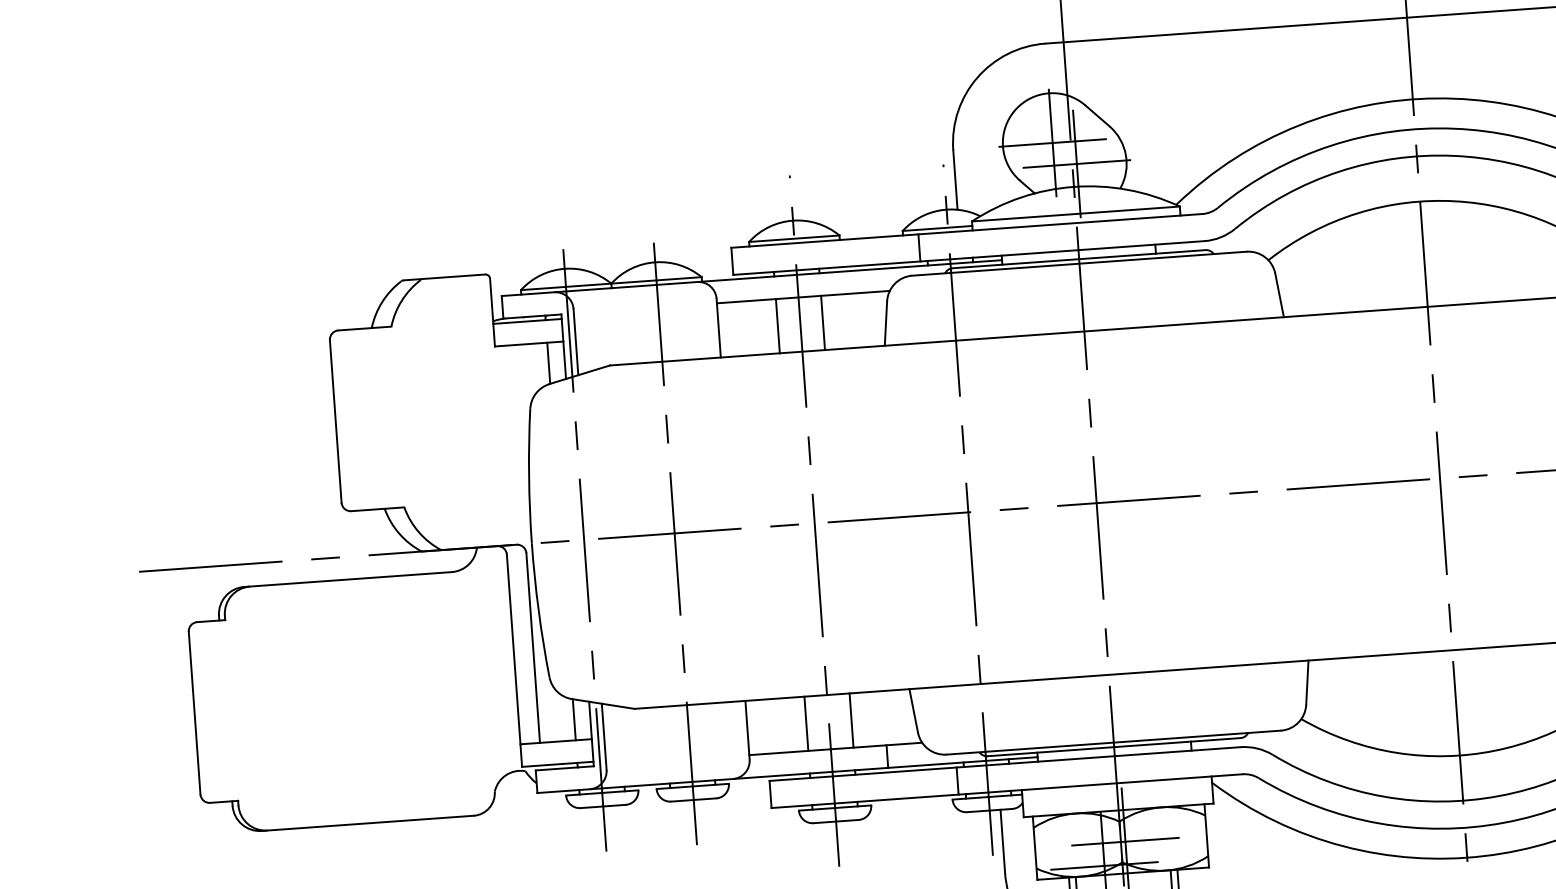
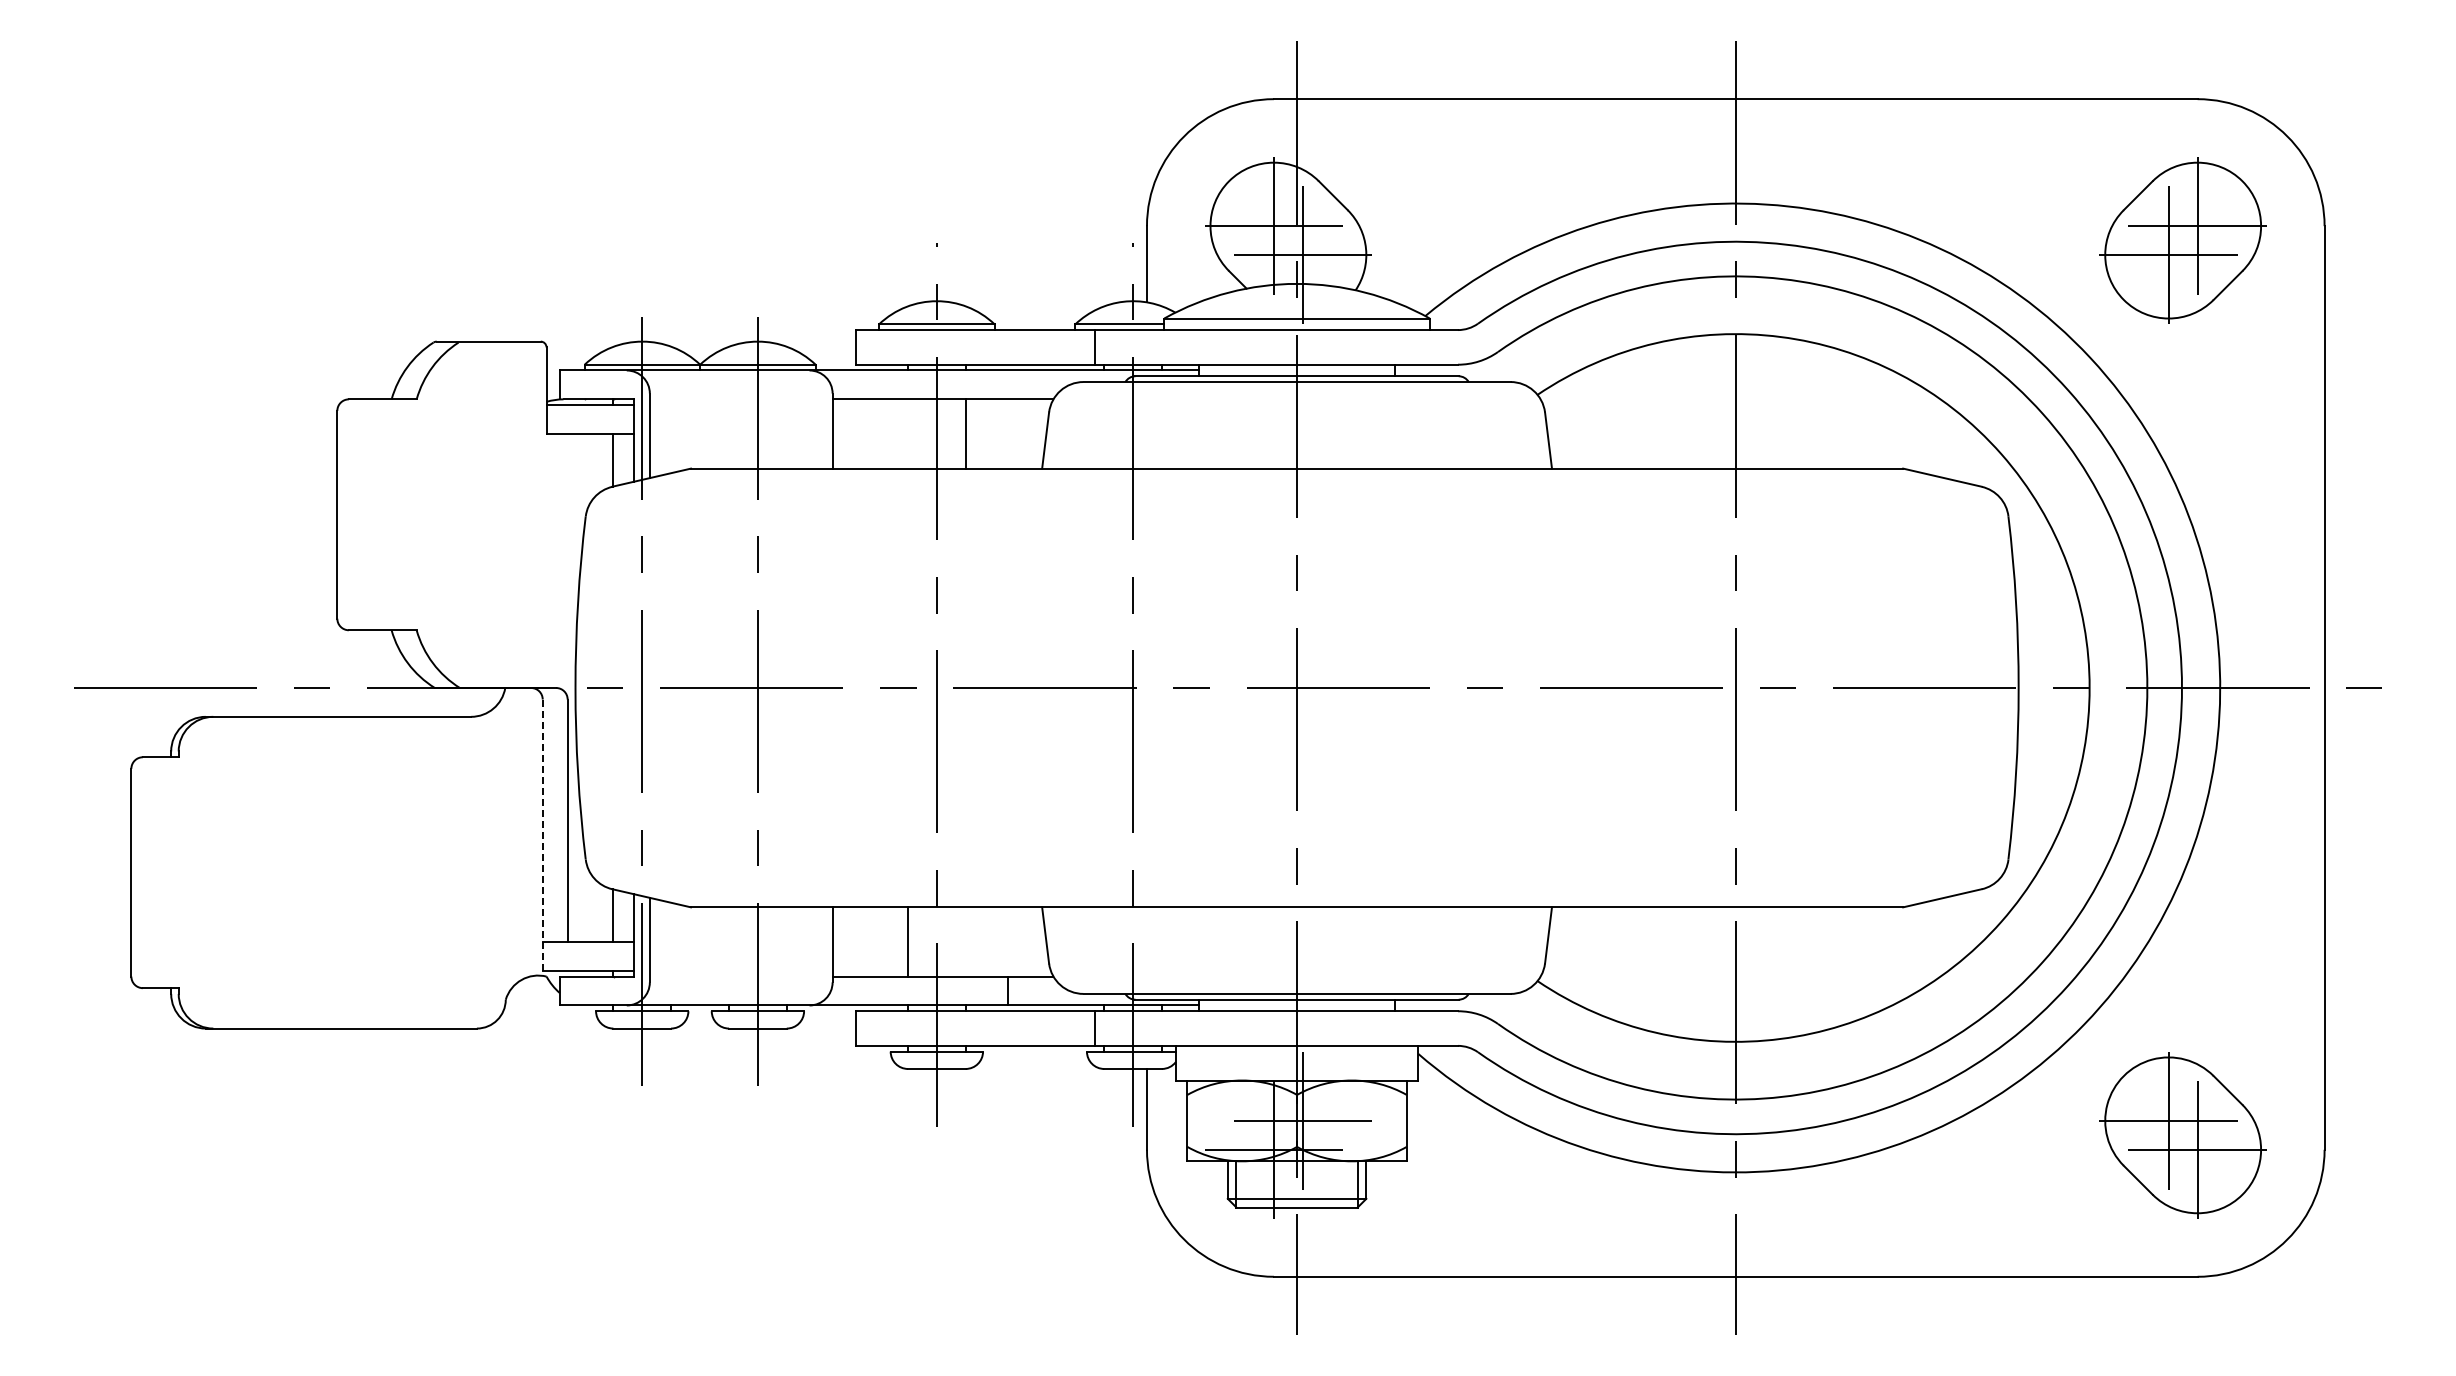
line: (778, 325) -> (908, 433), removed
line: (514, 660) -> (542, 835), solid -> dashed
line: (851, 720) -> (965, 941), removed

